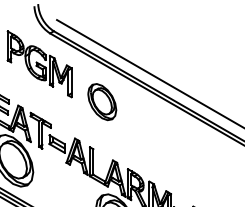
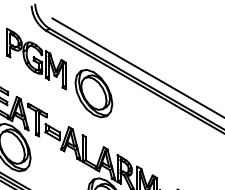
part: (101, 101) -> (93, 93), size x1.43

